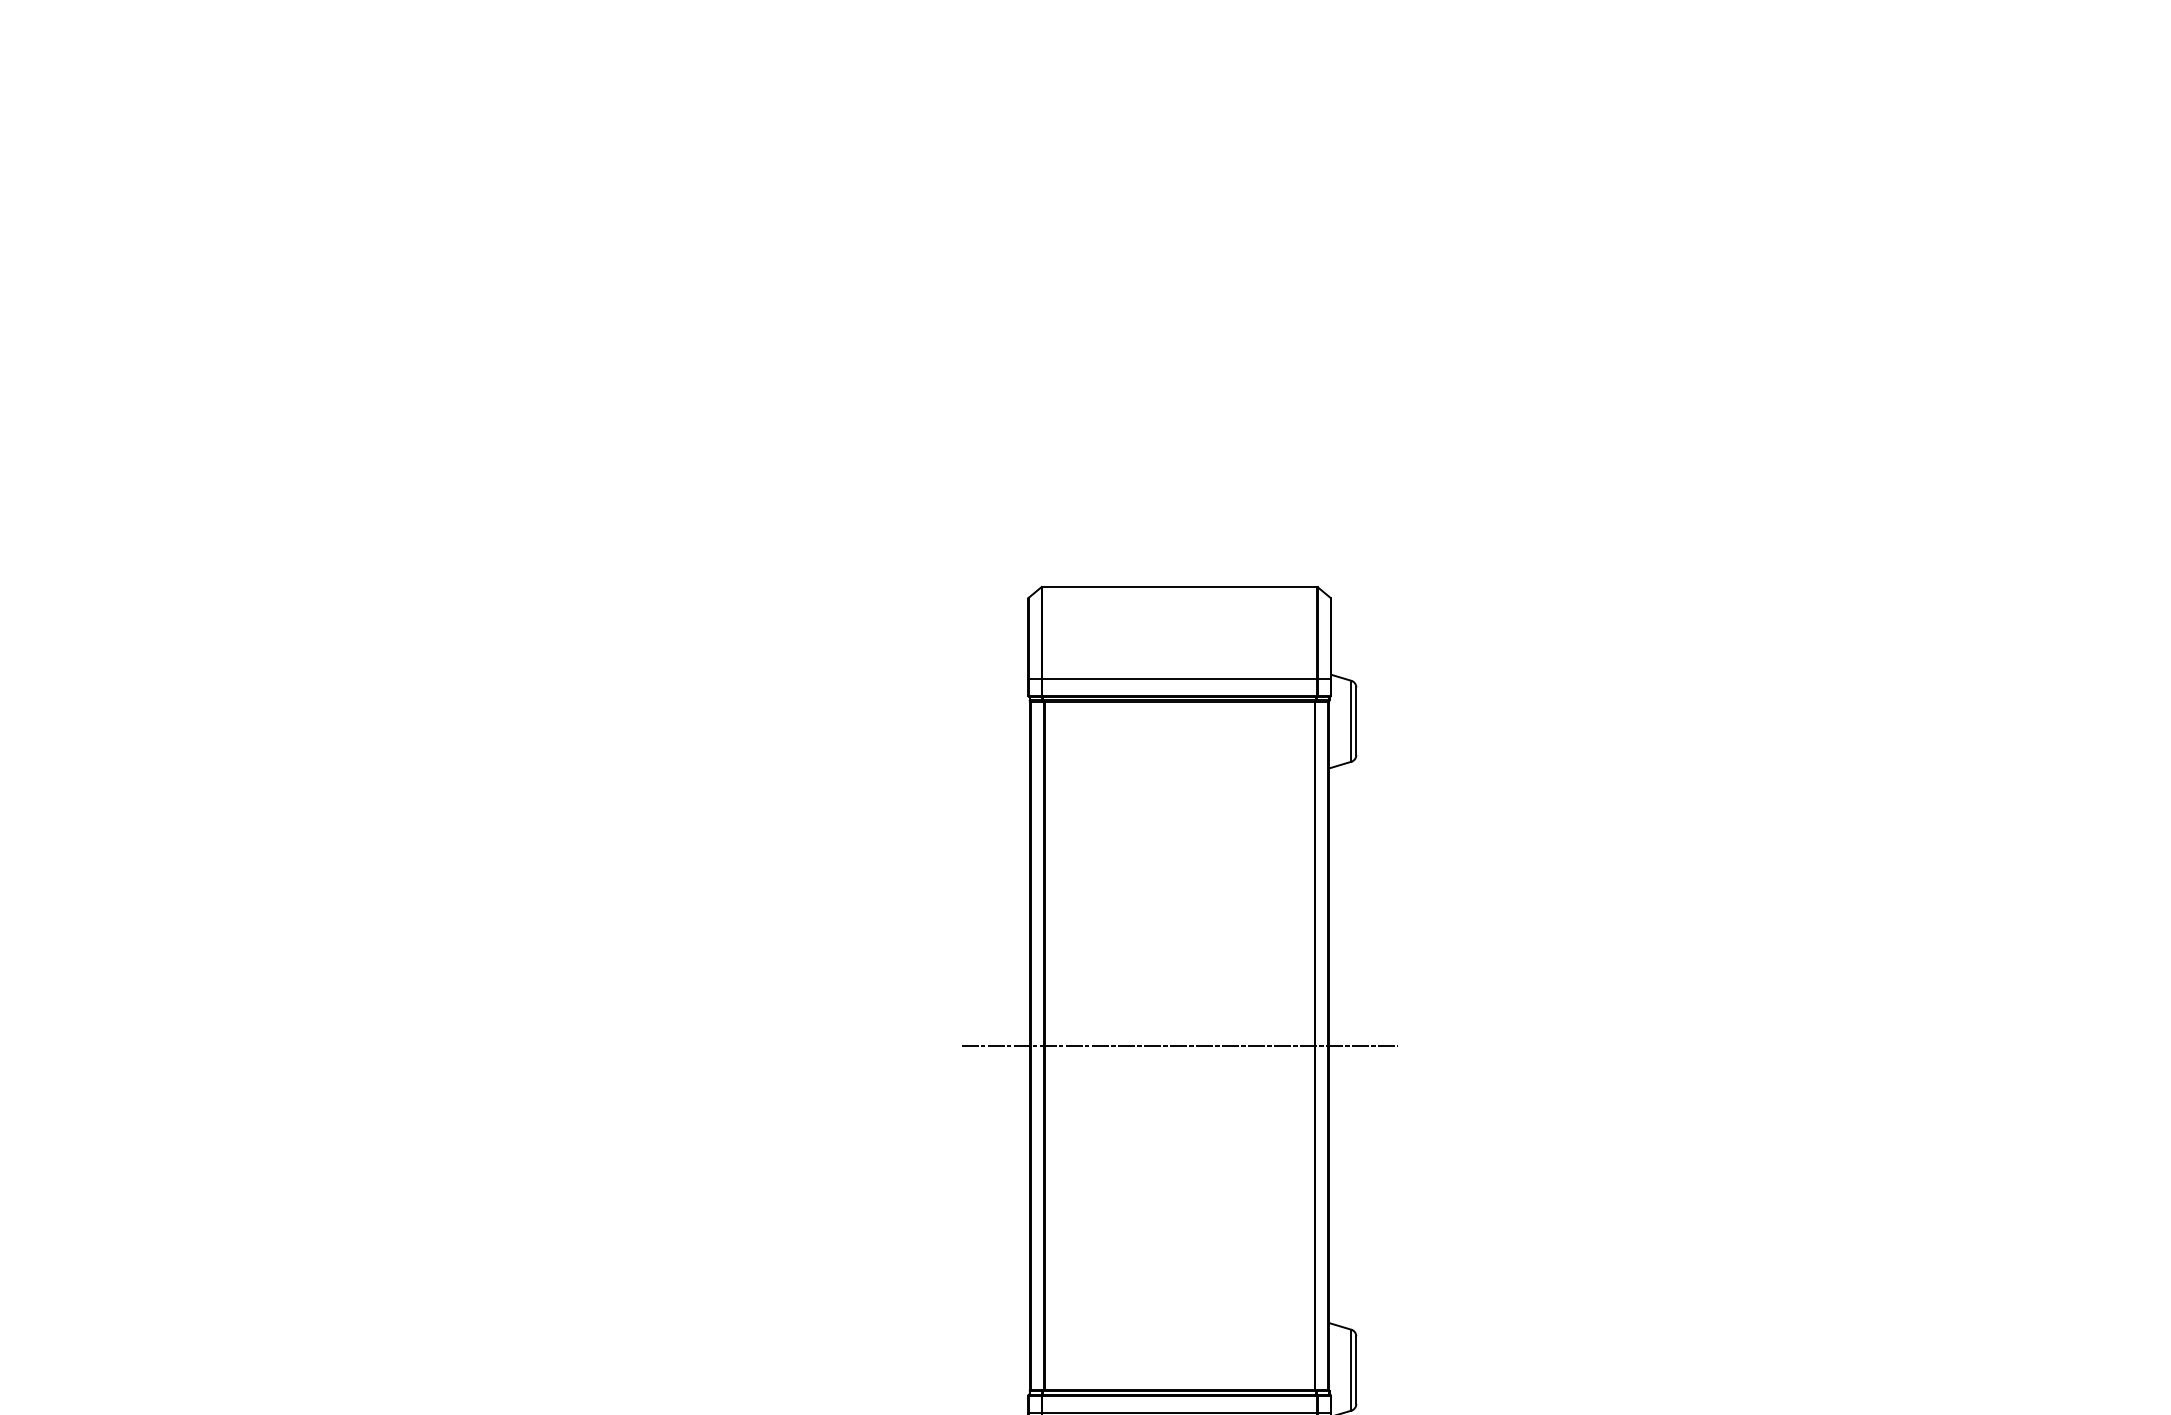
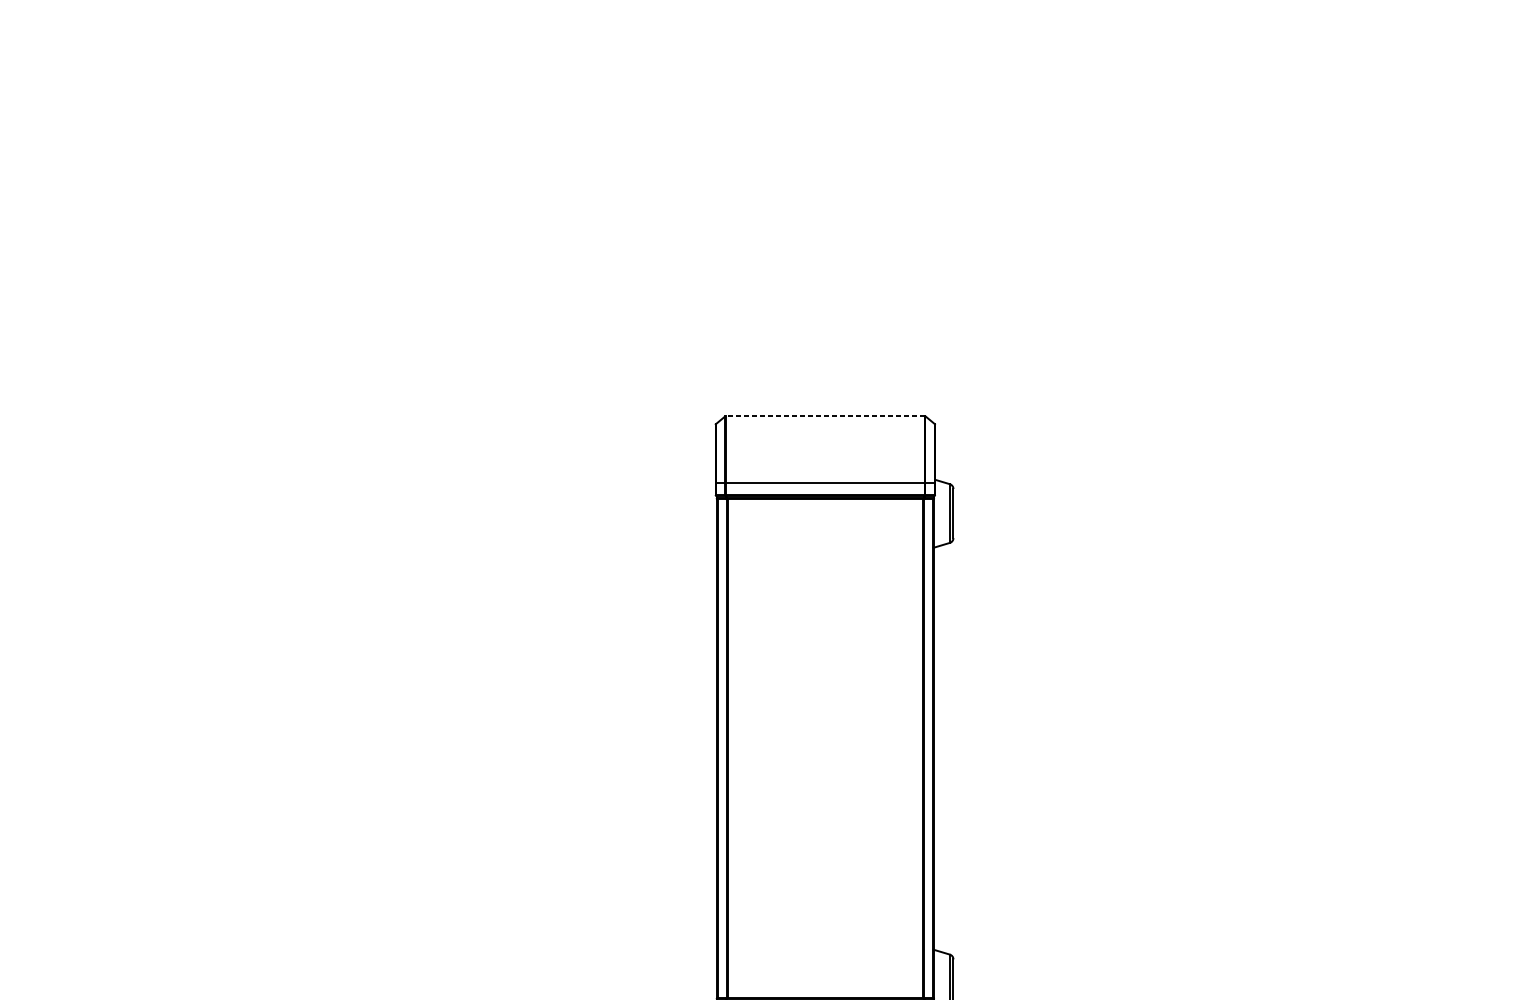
line: (1179, 586) -> (825, 415), solid -> dashed
line: (1179, 1045) -> (825, 748), removed

